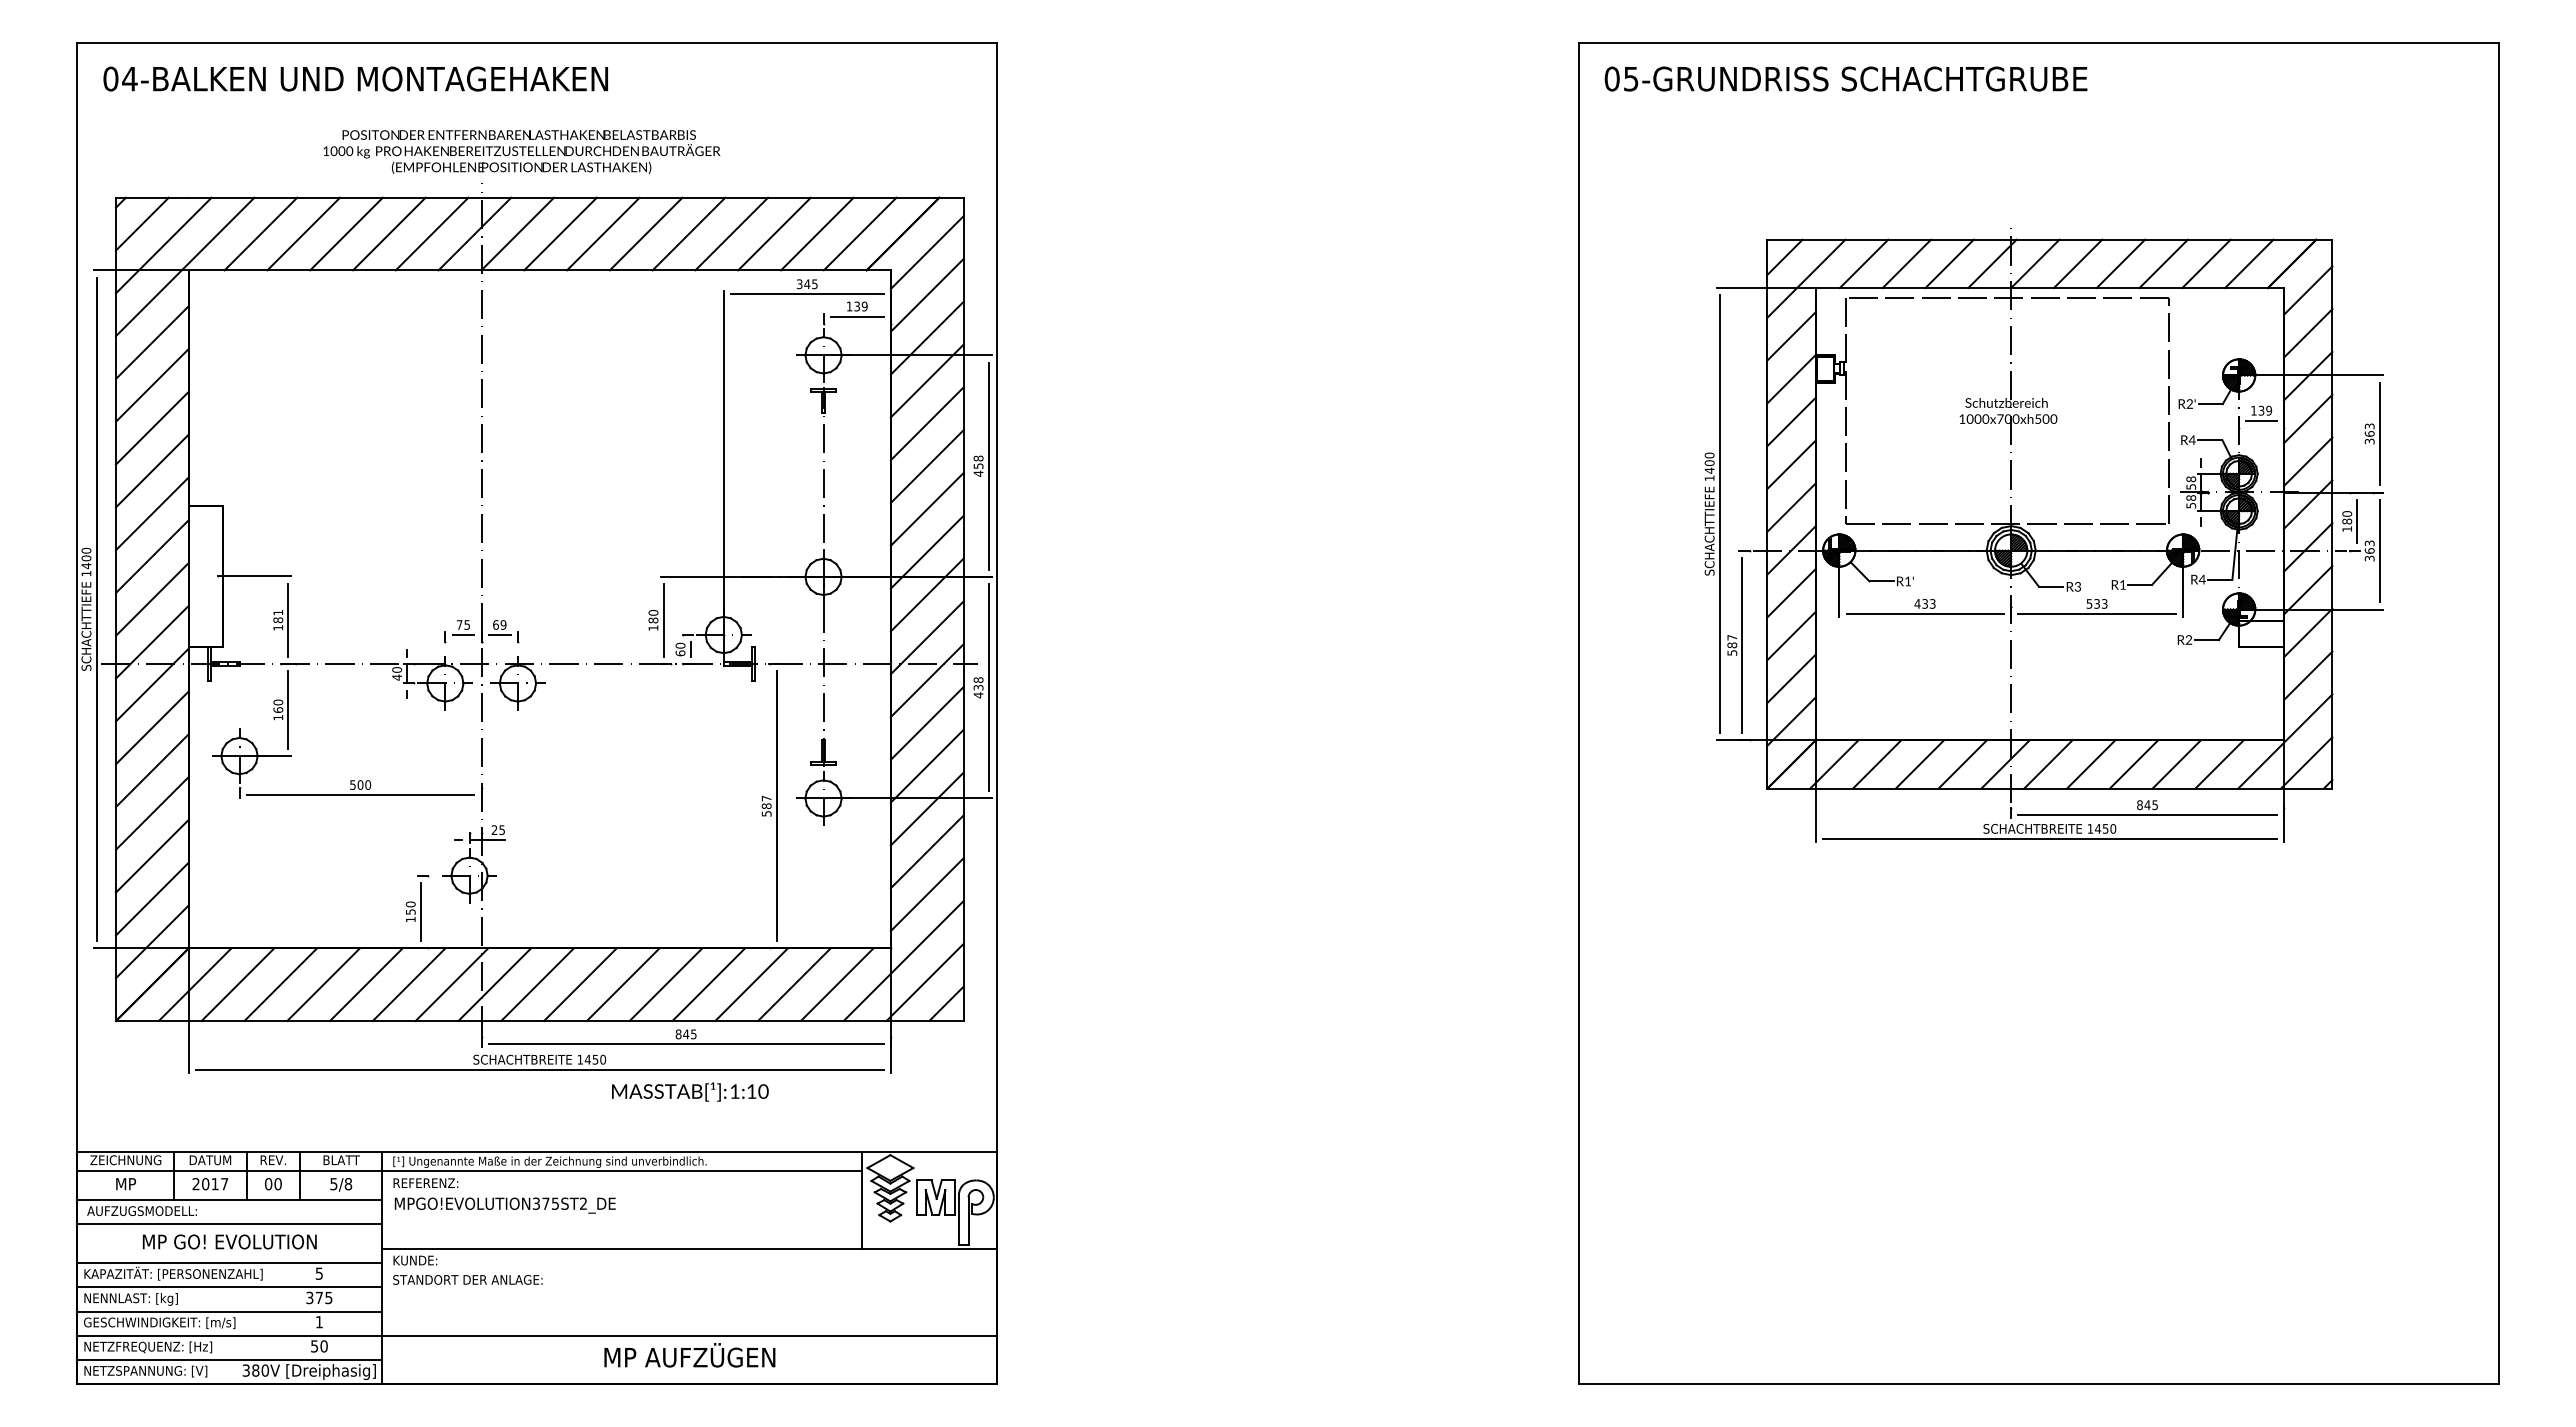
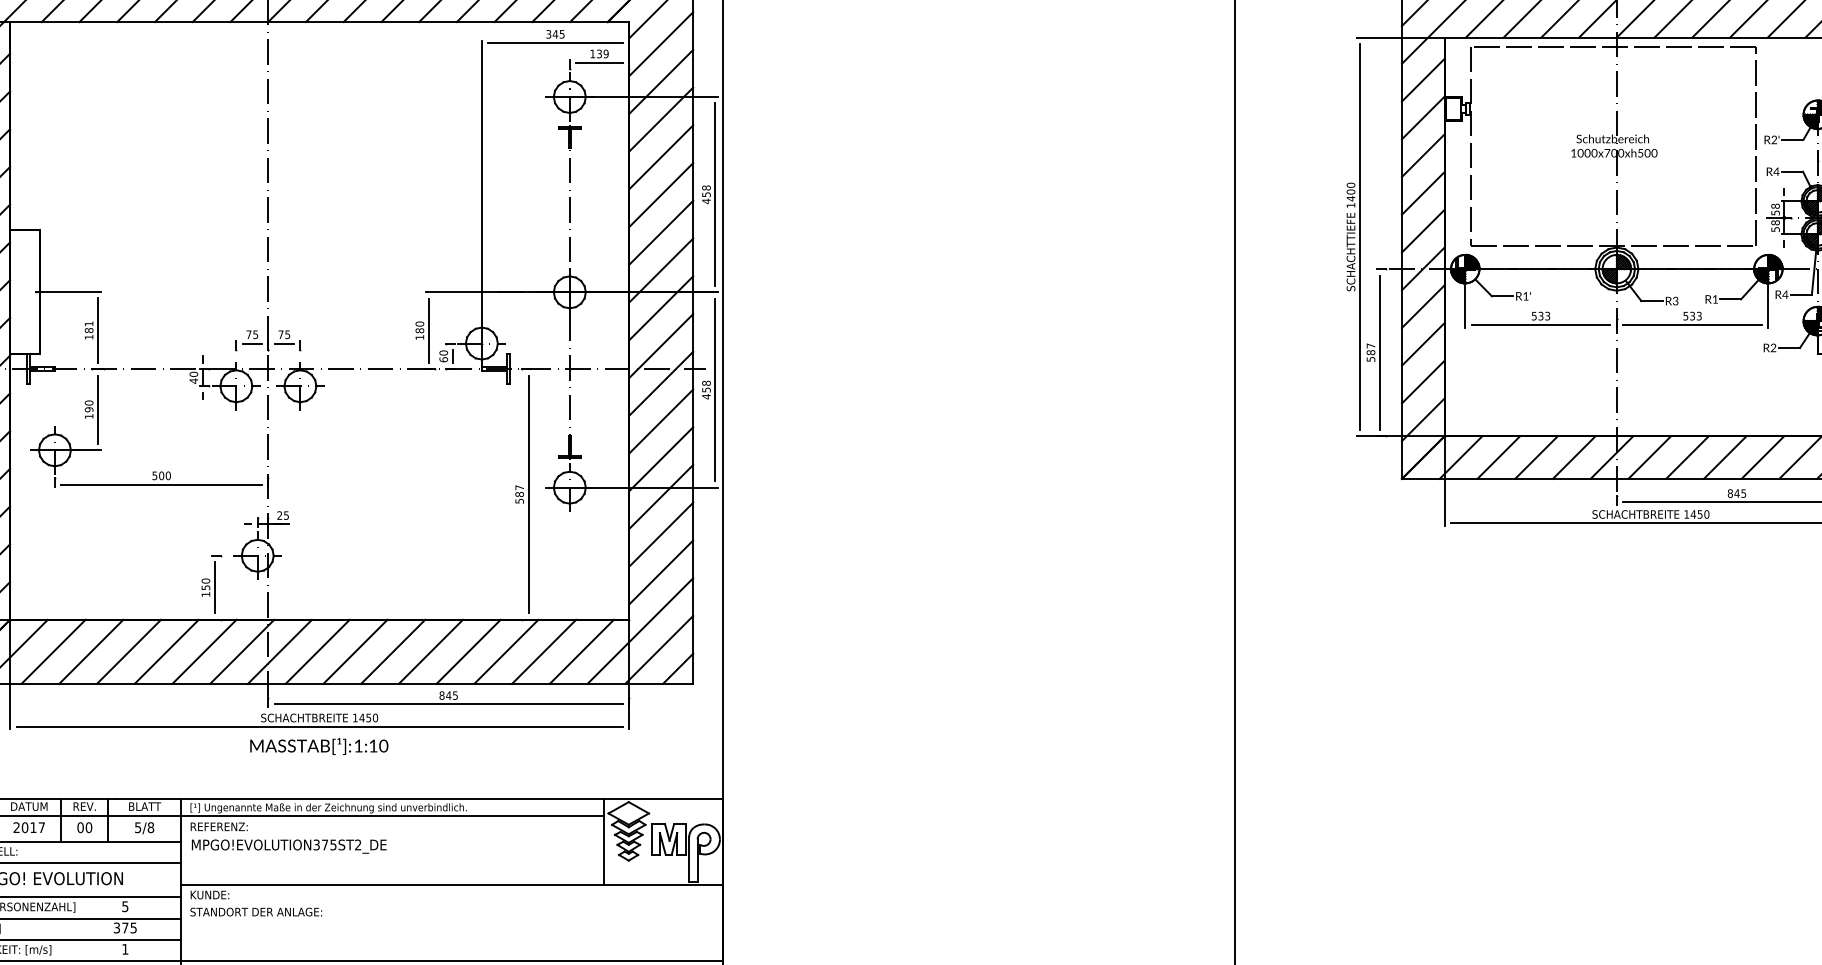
text: (1917, 603) -> (1534, 315), 433 -> 533
text: (499, 624) -> (284, 334), 69 -> 75
text: (977, 687) -> (705, 389), 438 -> 458
text: (278, 710) -> (89, 410), 160 -> 190
text: (690, 1091) -> (319, 746), moved

